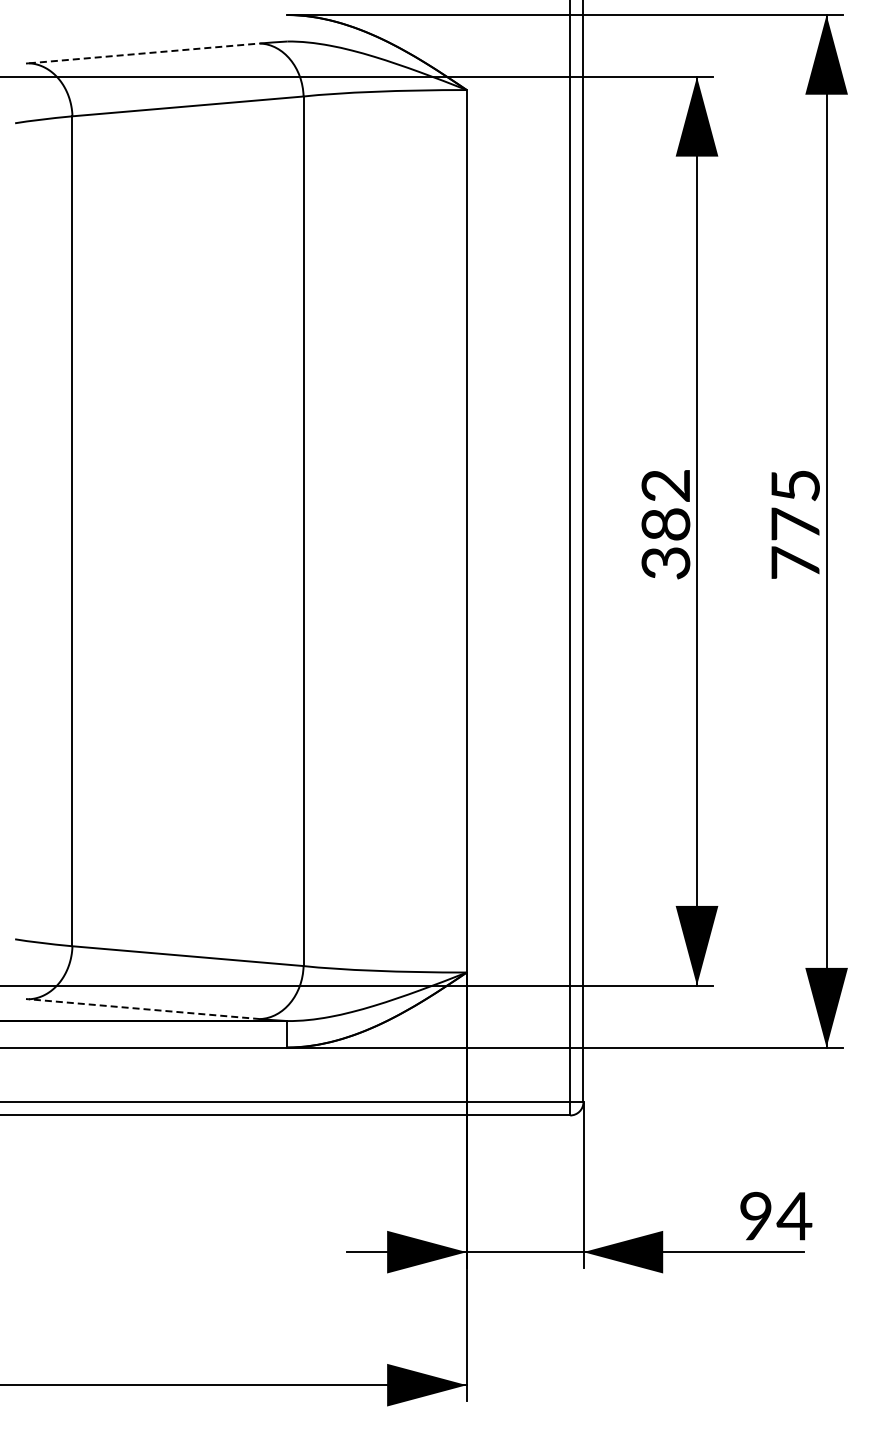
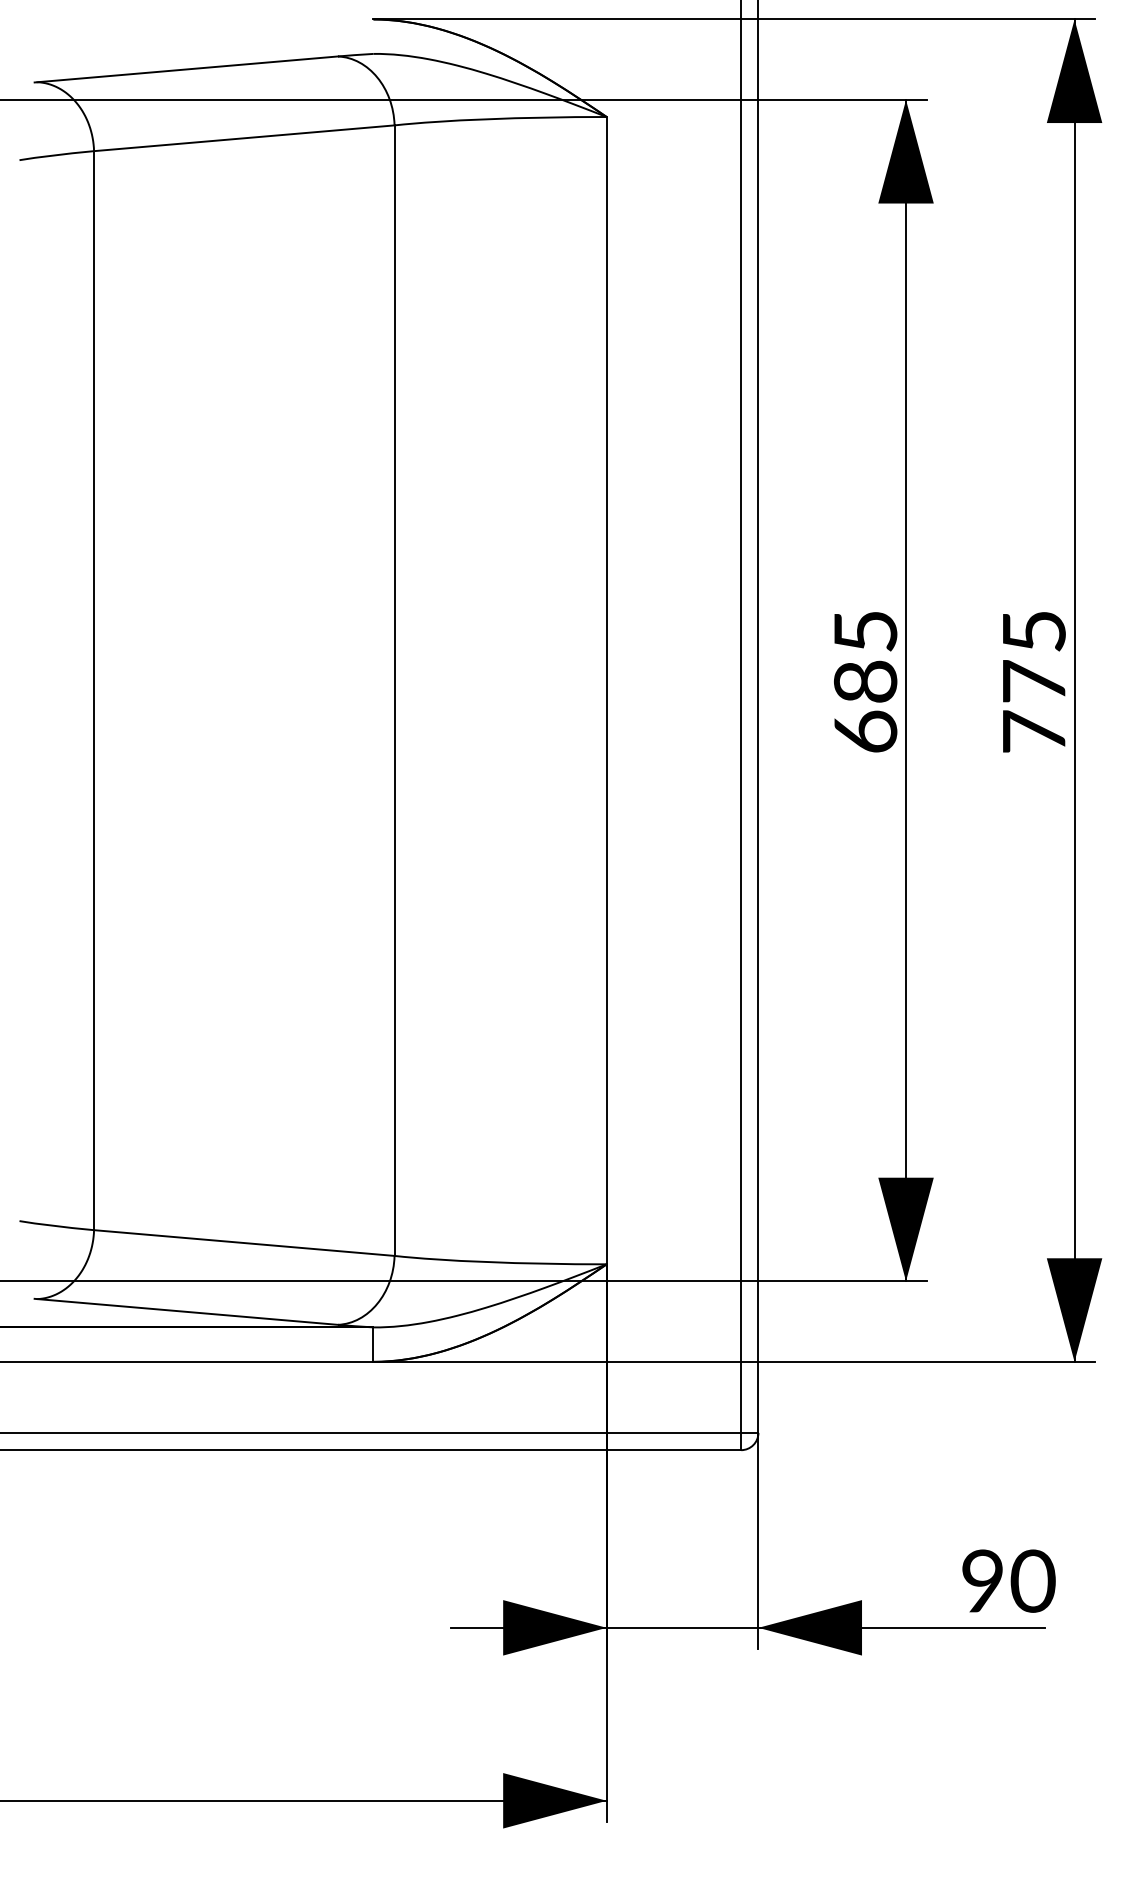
line: (145, 53) -> (189, 69), dashed -> solid
text: (665, 524) -> (865, 681), 382 -> 685
line: (144, 1009) -> (187, 1312), dashed -> solid
text: (794, 1215) -> (1032, 1580), 94 -> 90

